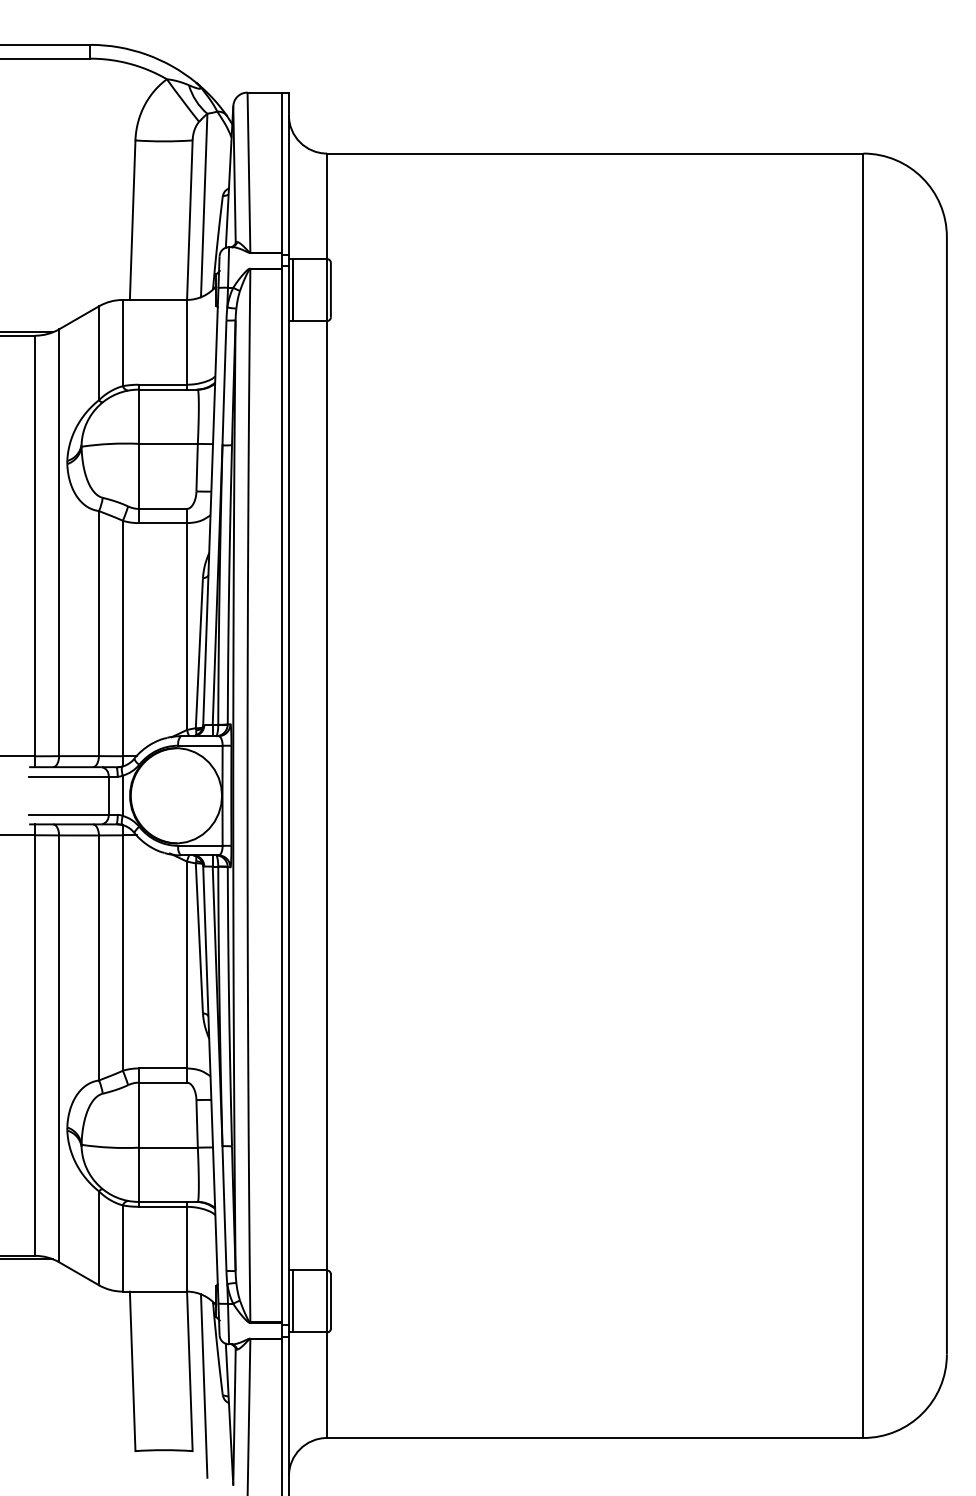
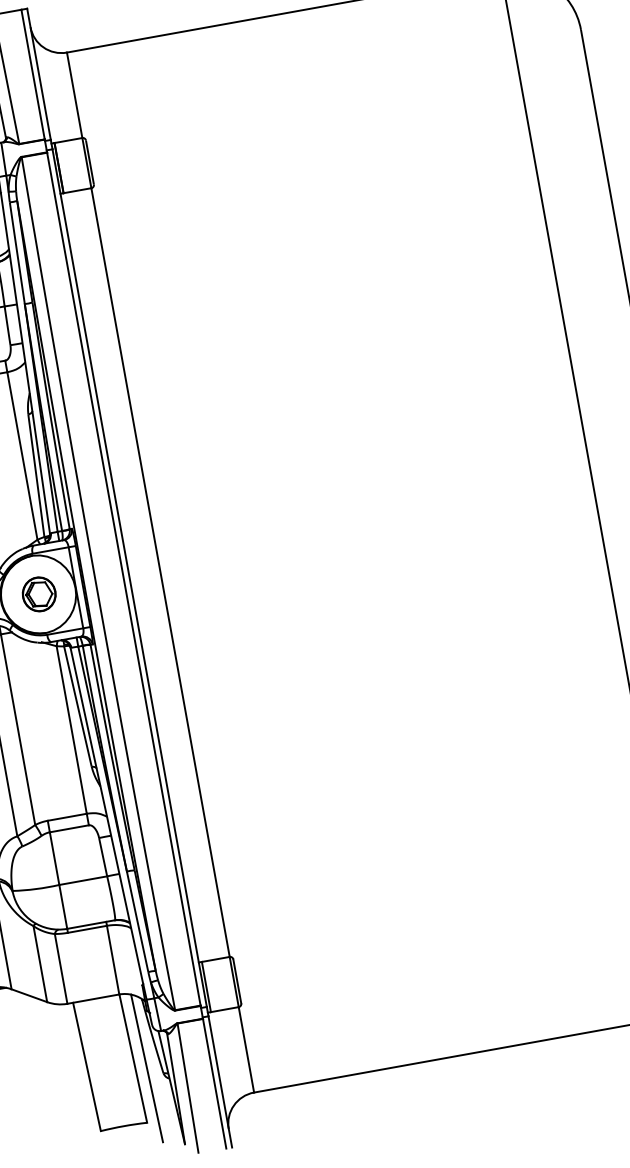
part: (177, 795) -> (39, 594), added

